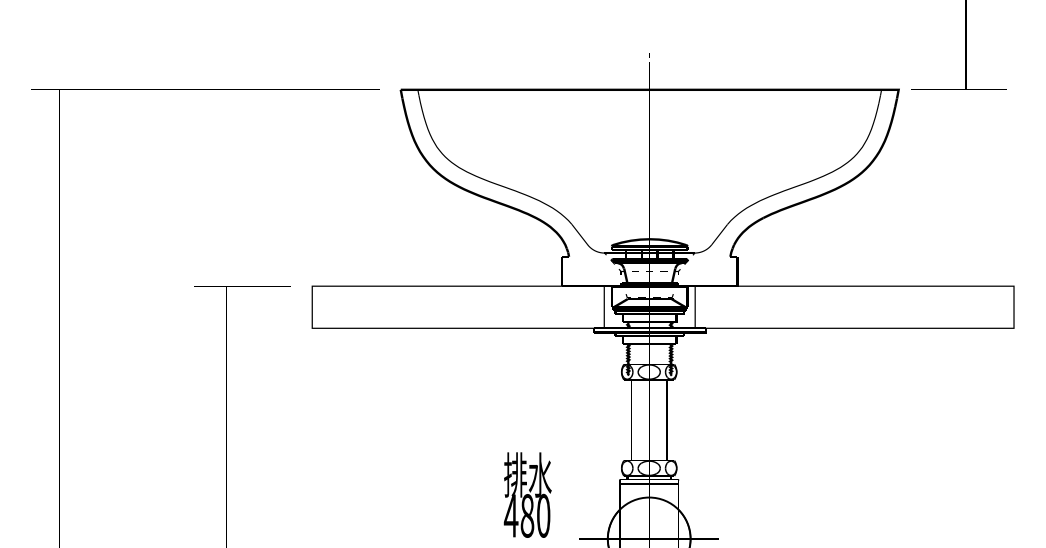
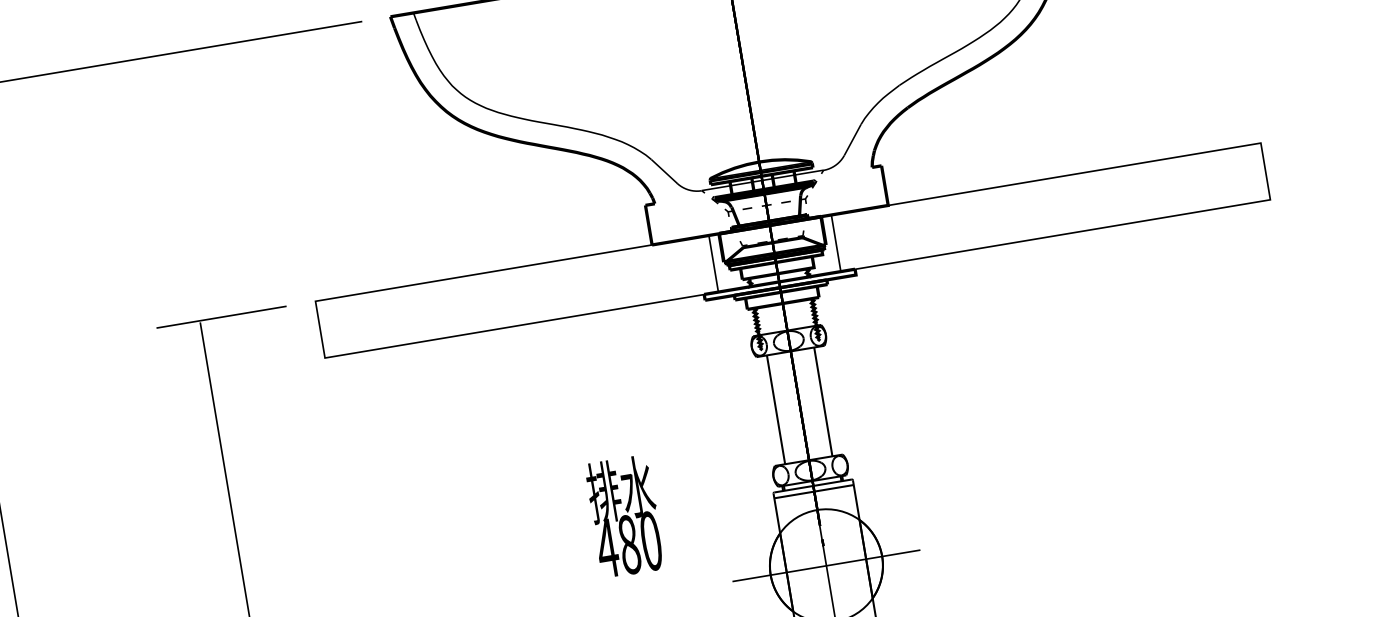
text: (527, 494) -> (624, 515), moved

